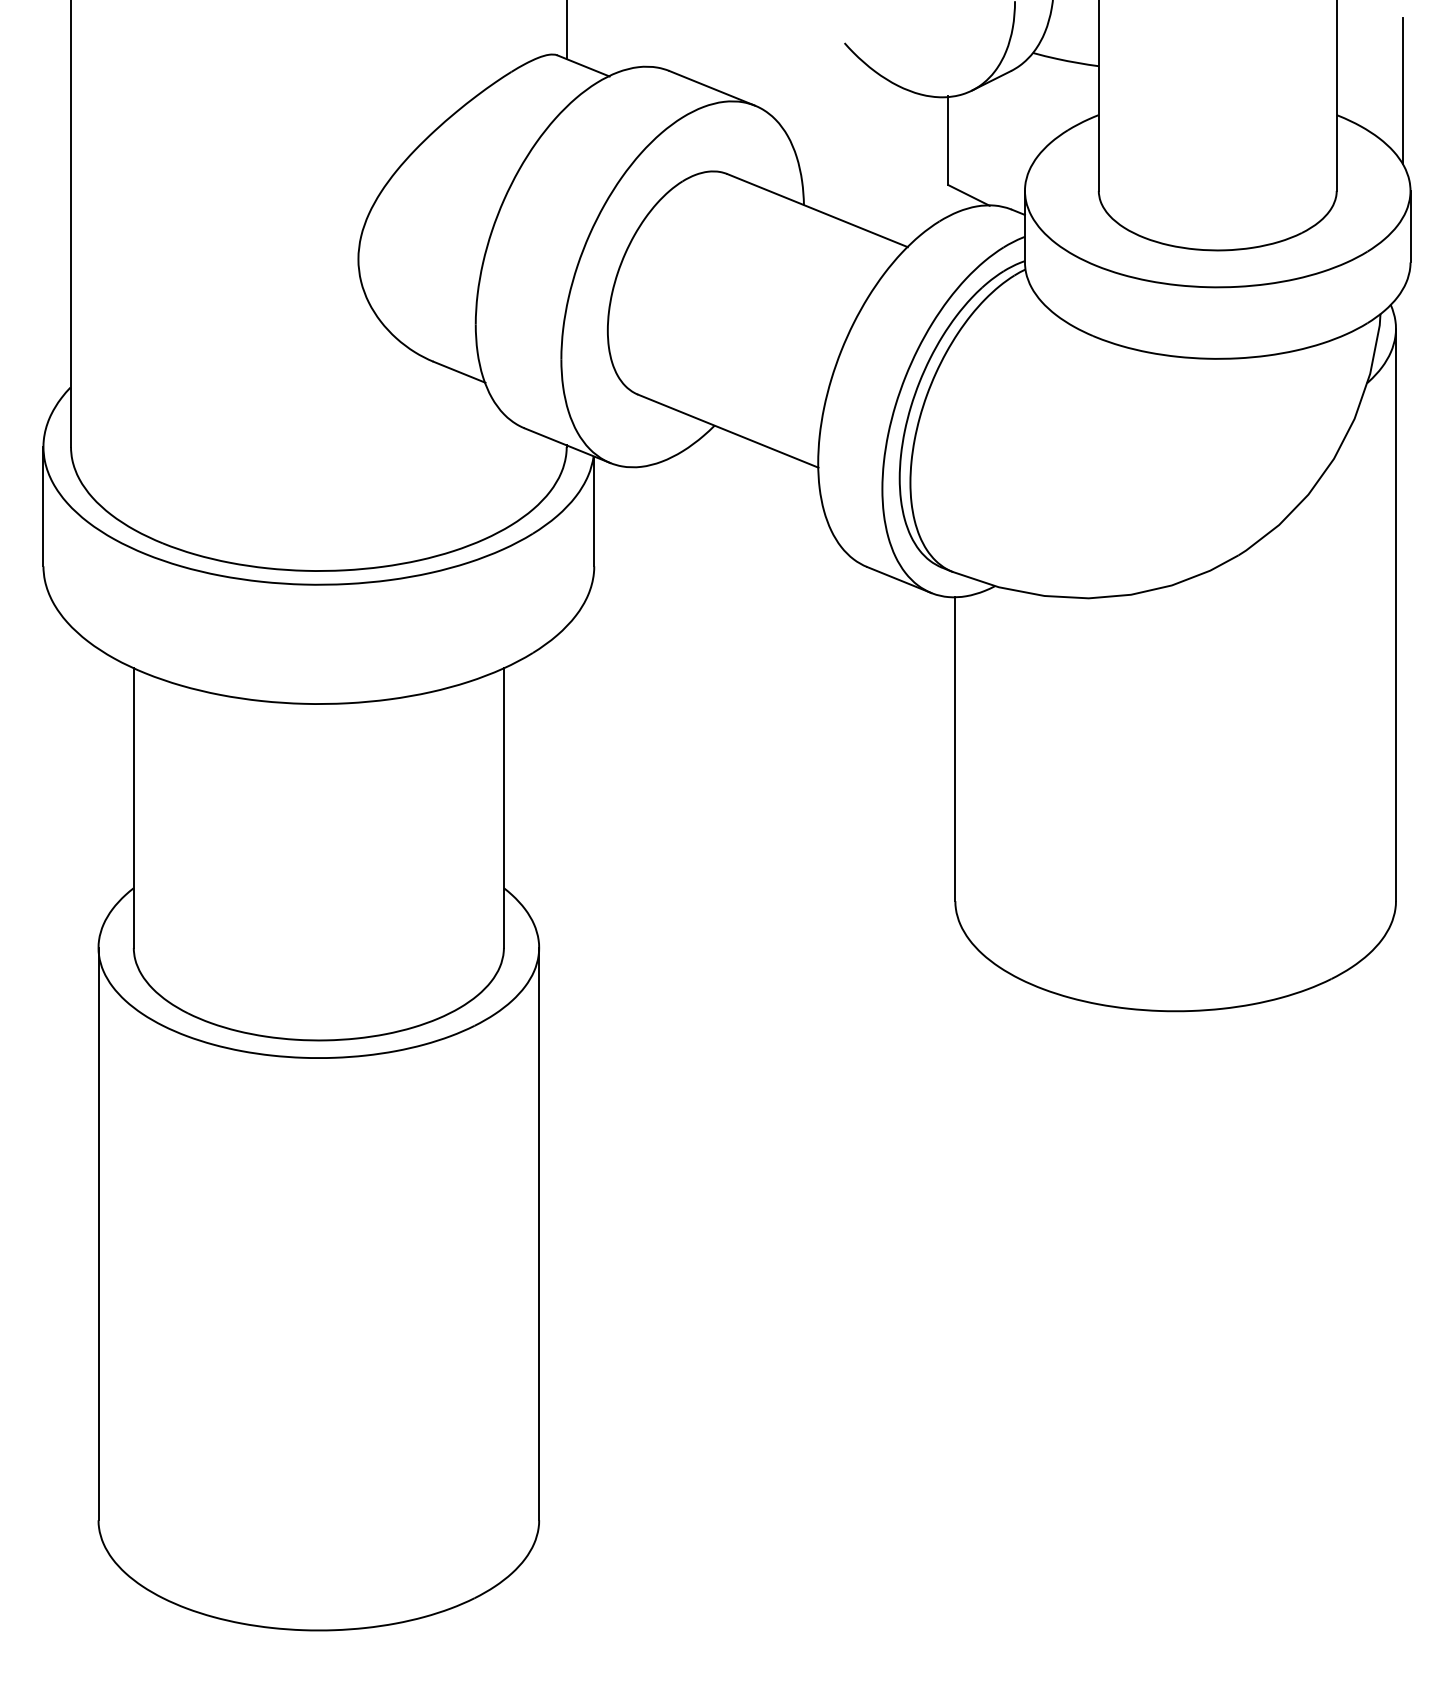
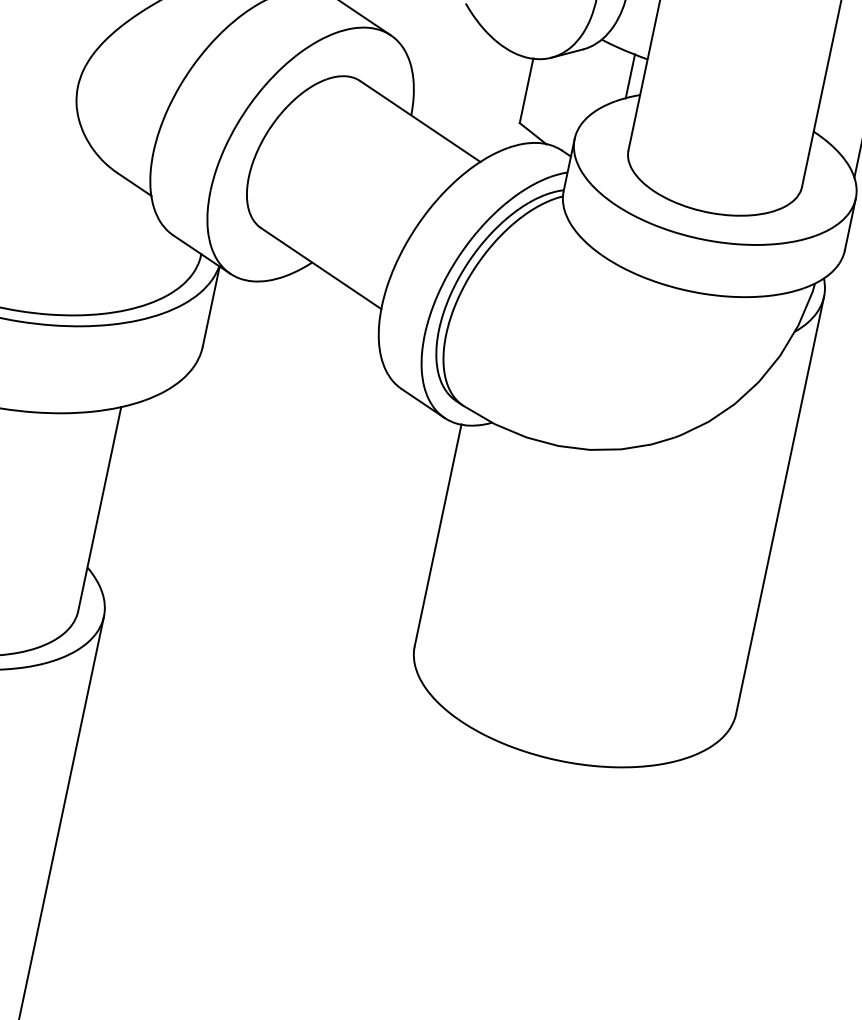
line: (1080, 93) -> (630, 76), added

